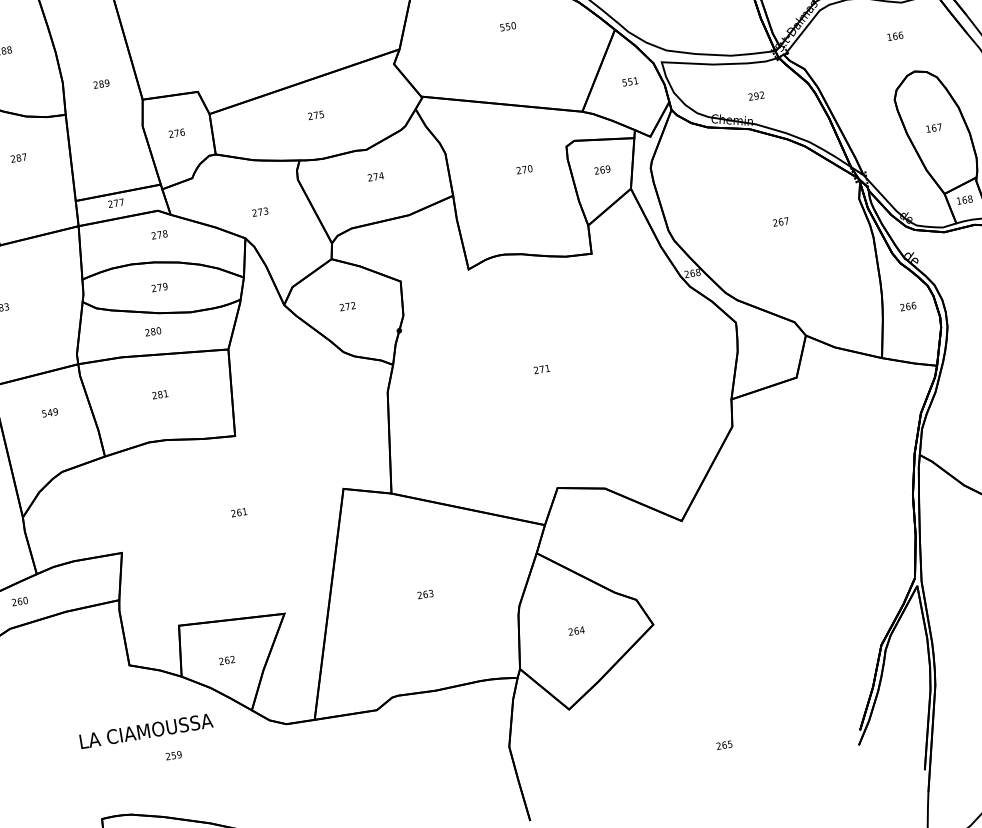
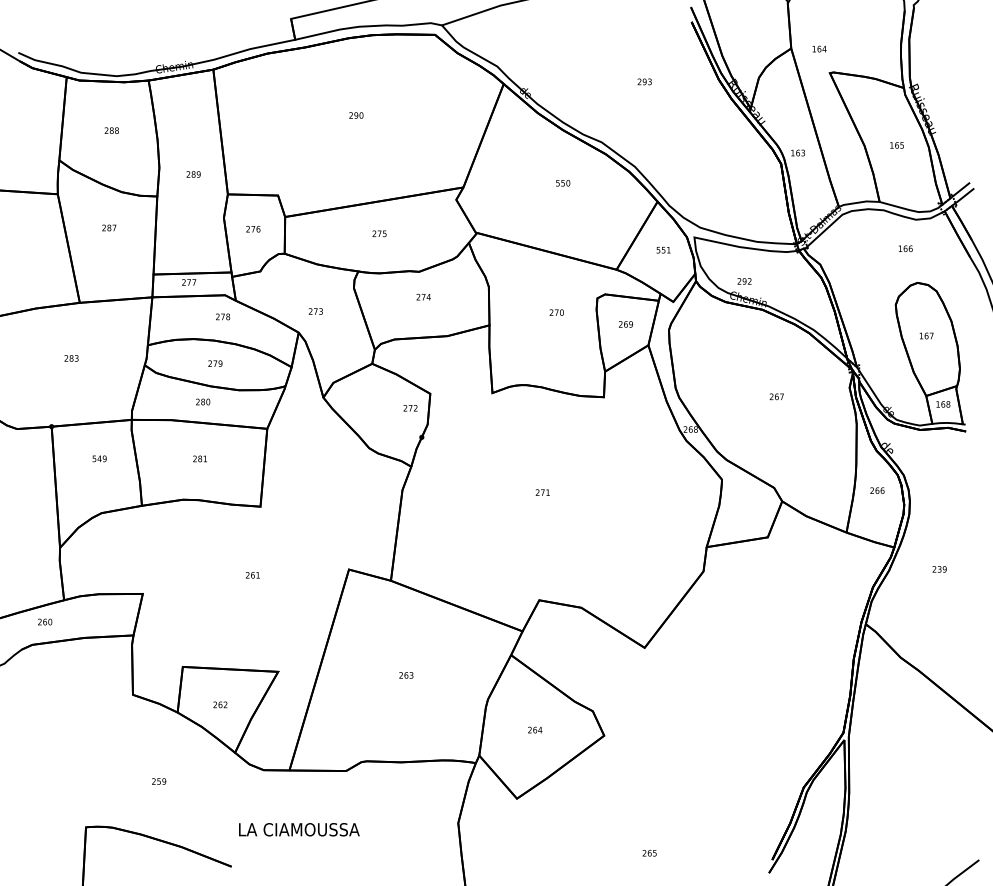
text: (756, 96) -> (744, 281), moved
text: (347, 306) -> (410, 408), moved
text: (146, 730) -> (299, 829), moved

